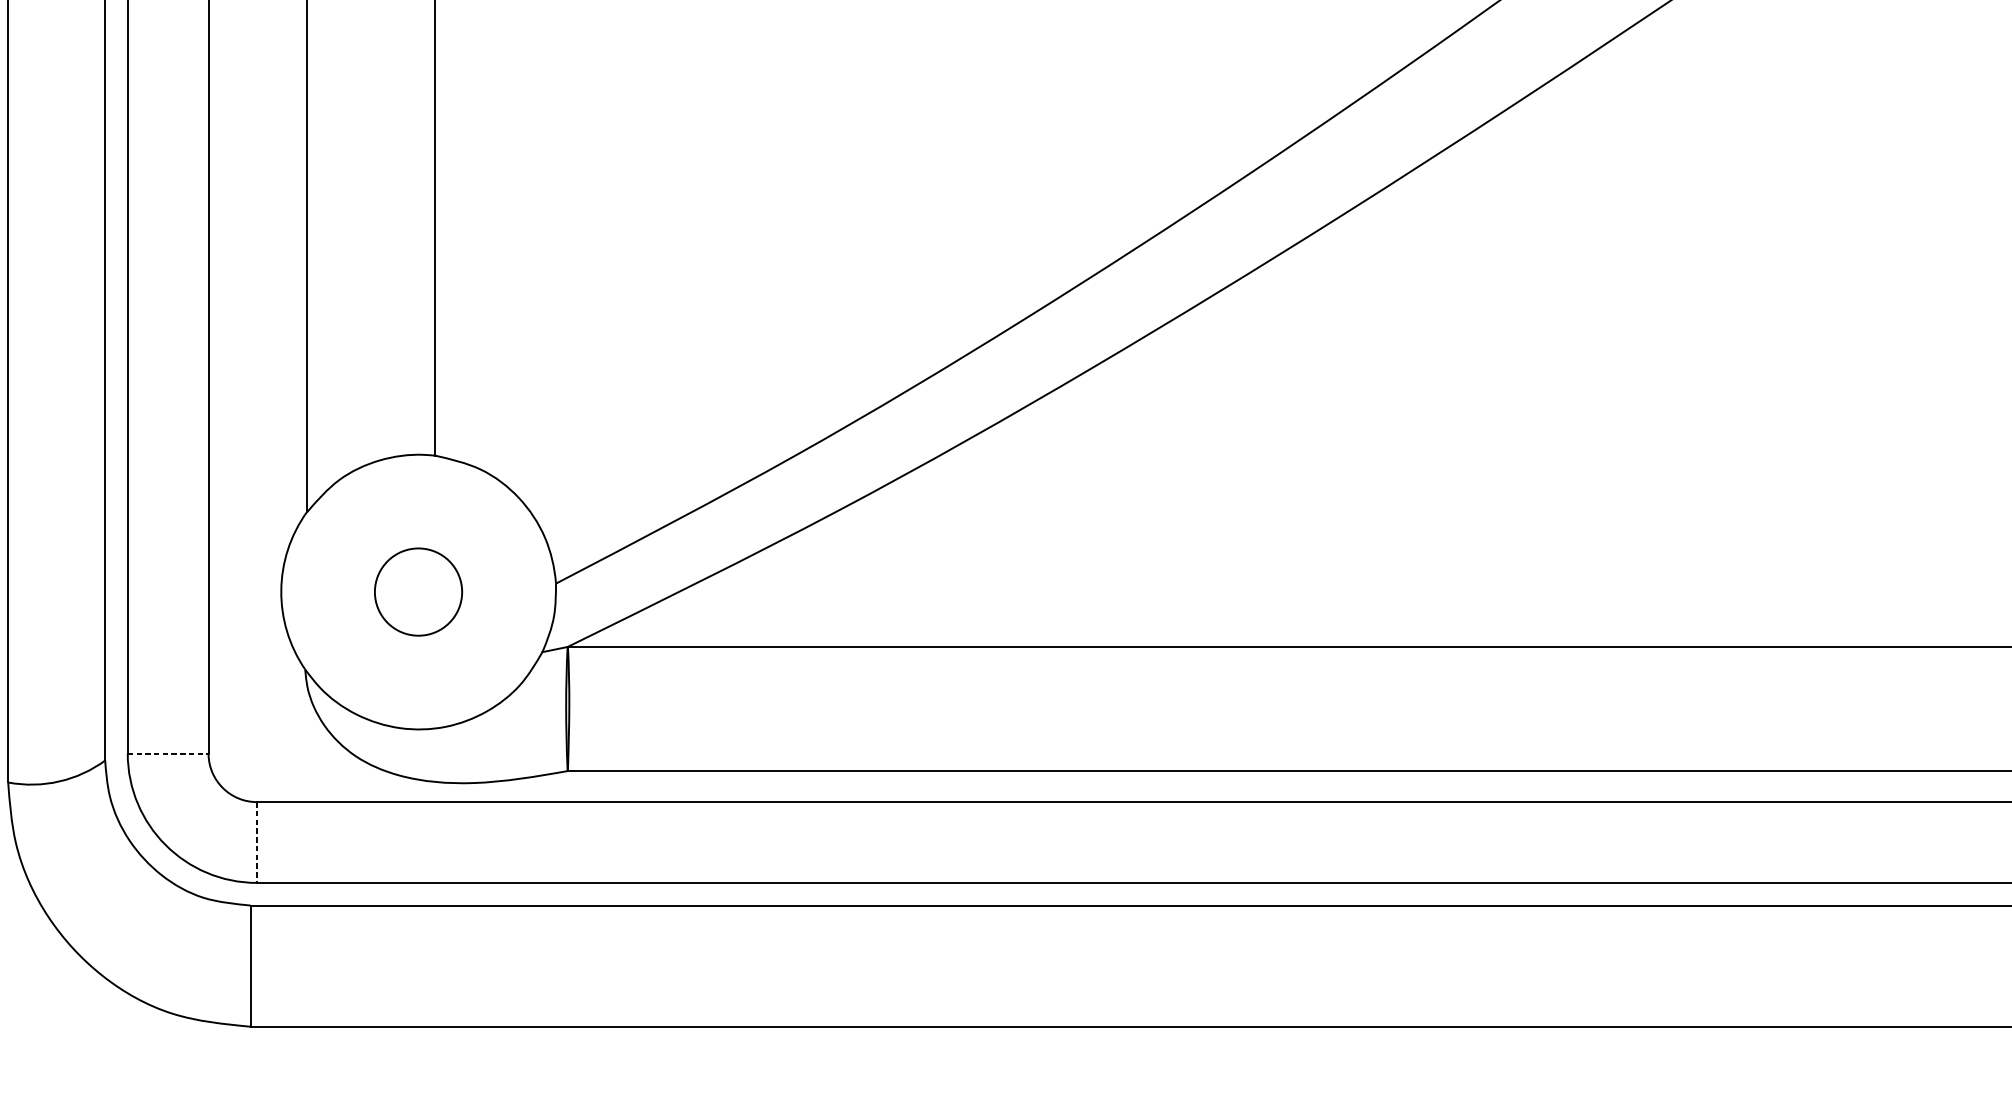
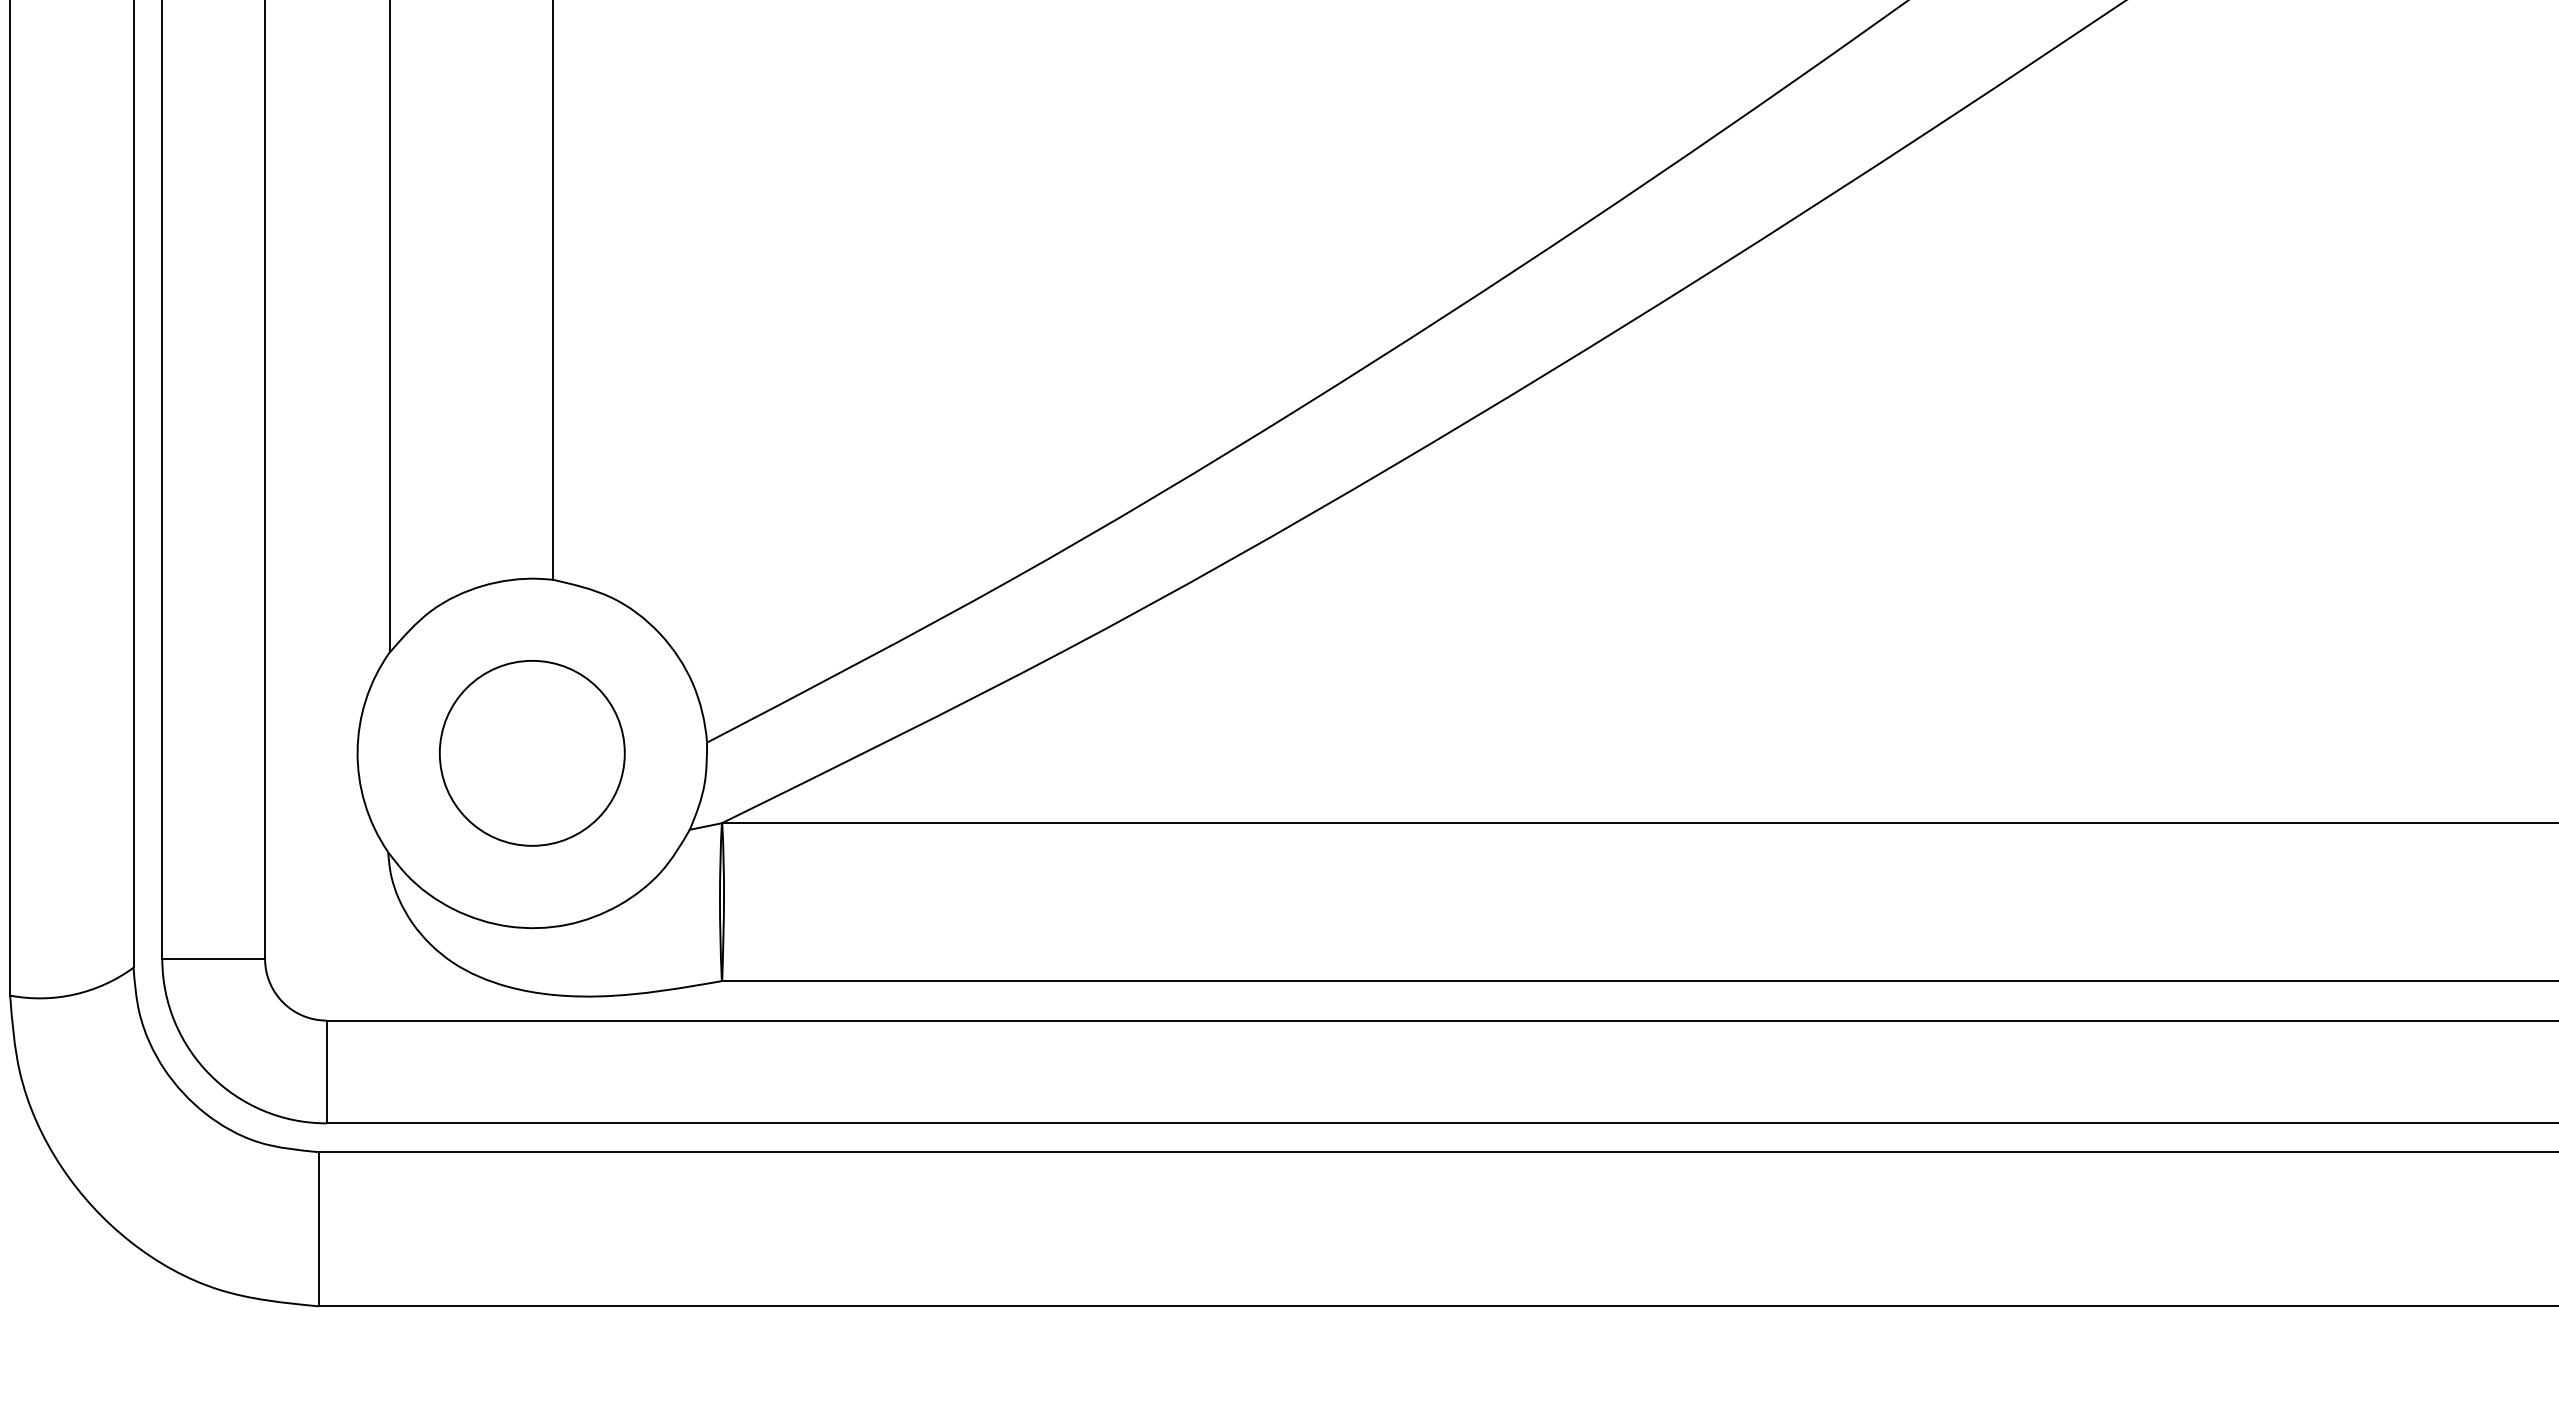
circle: (417, 592) -> (531, 753), size x1.67
line: (168, 753) -> (214, 958), dashed -> solid
line: (256, 842) -> (326, 1072), dashed -> solid

